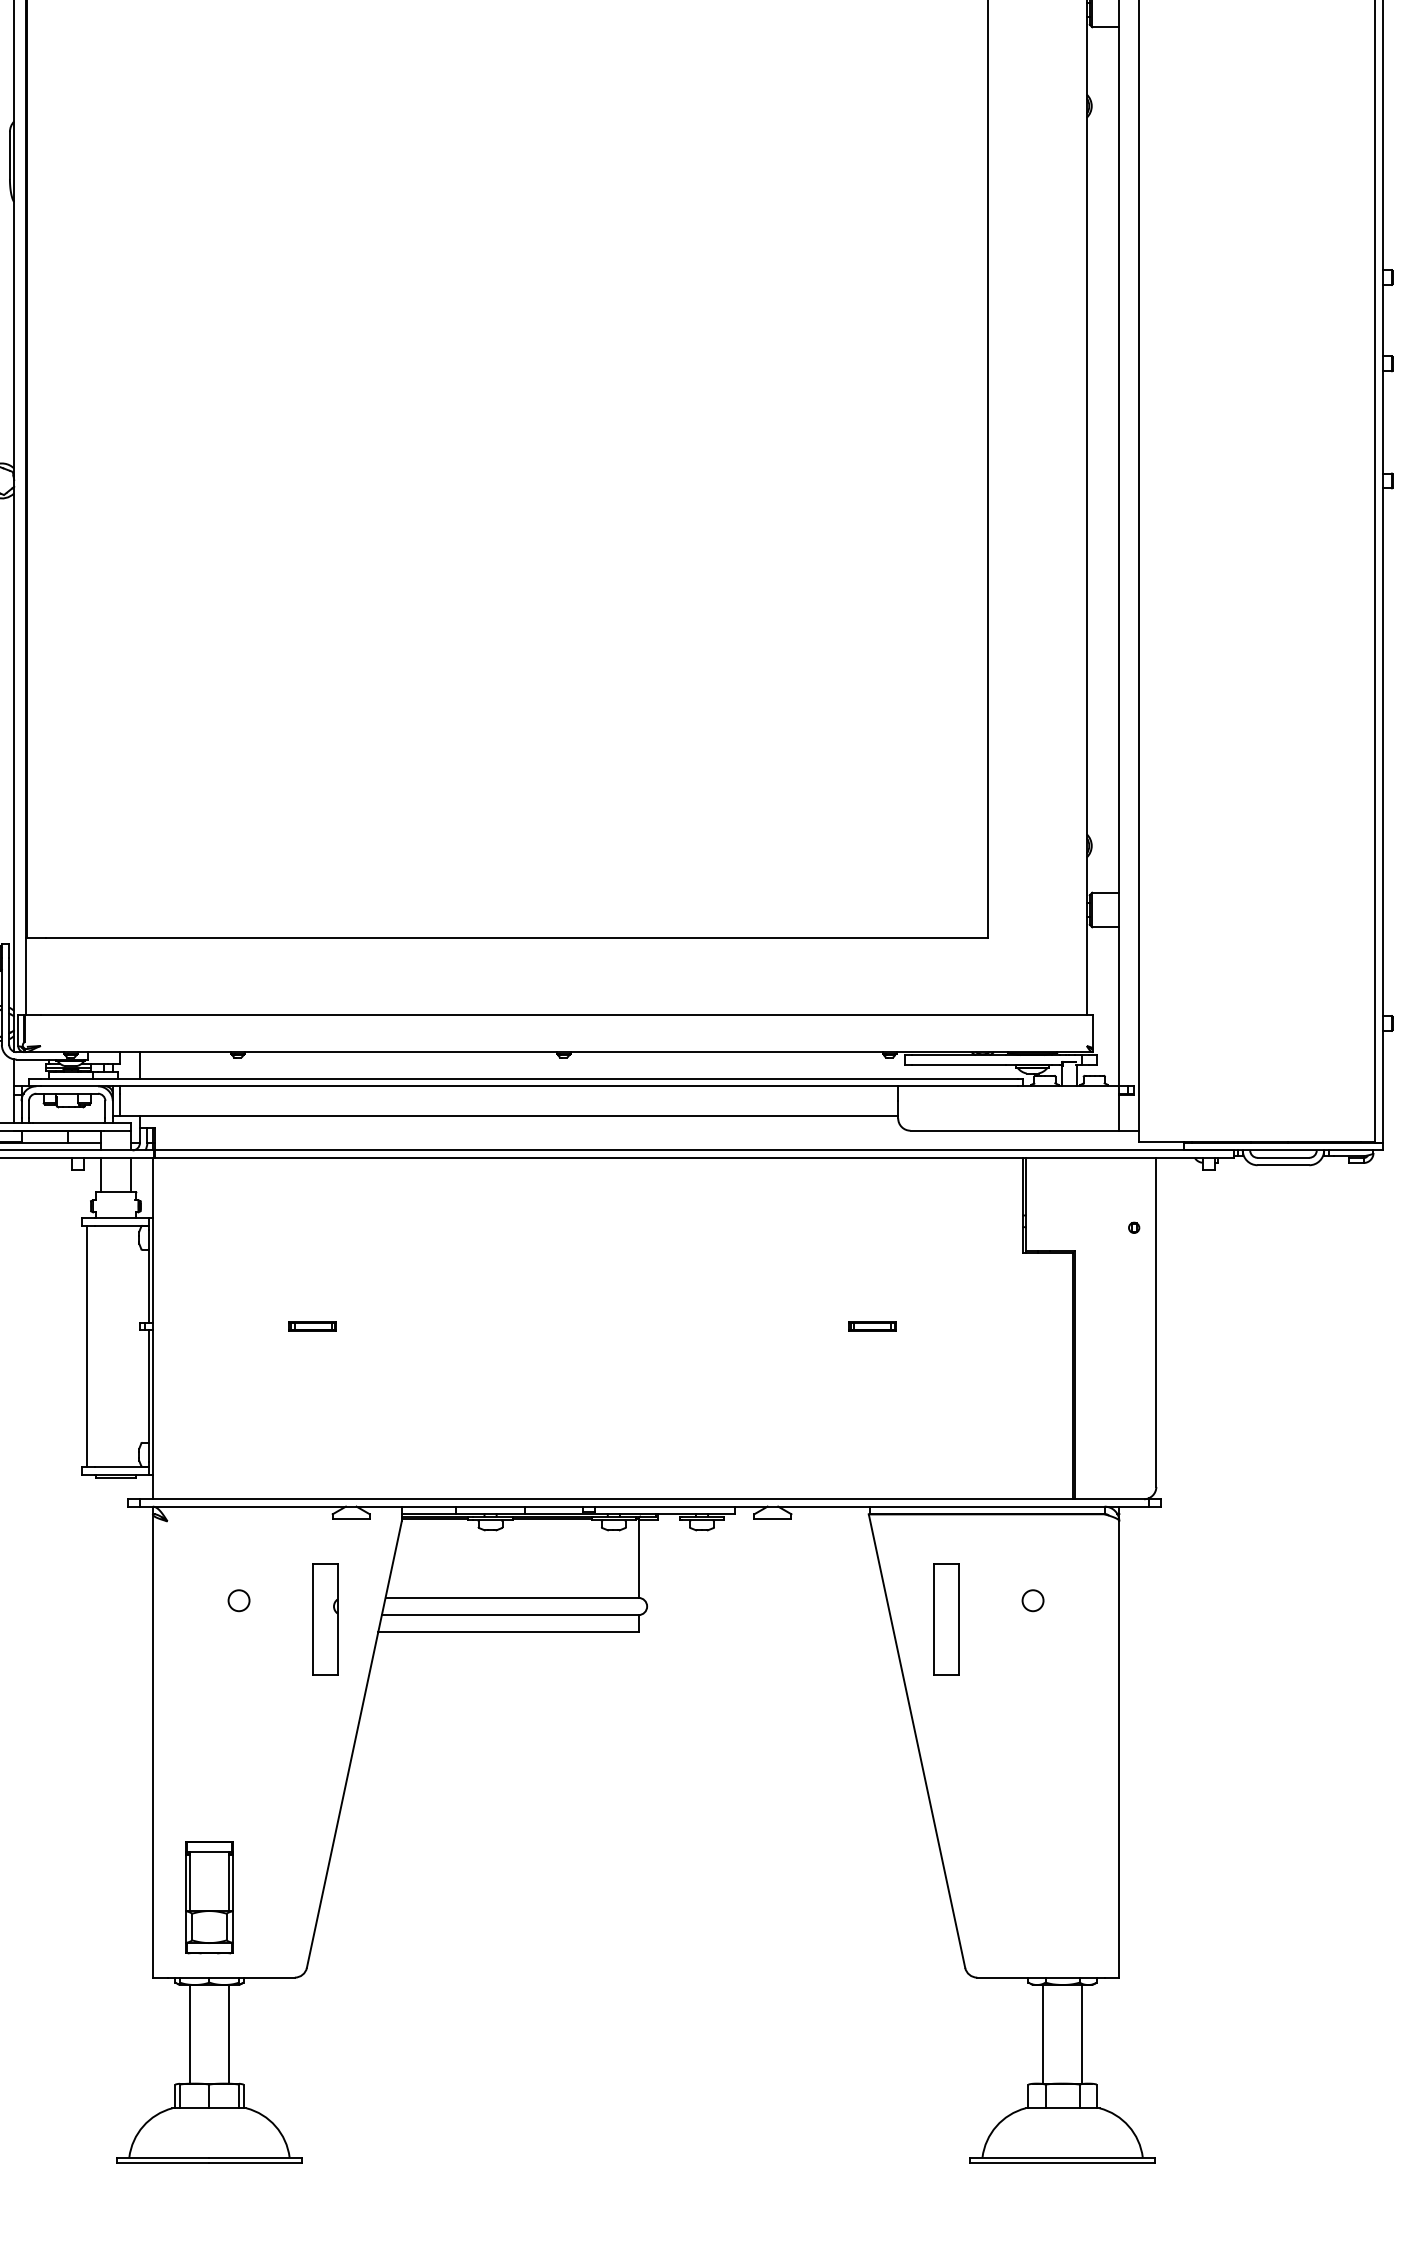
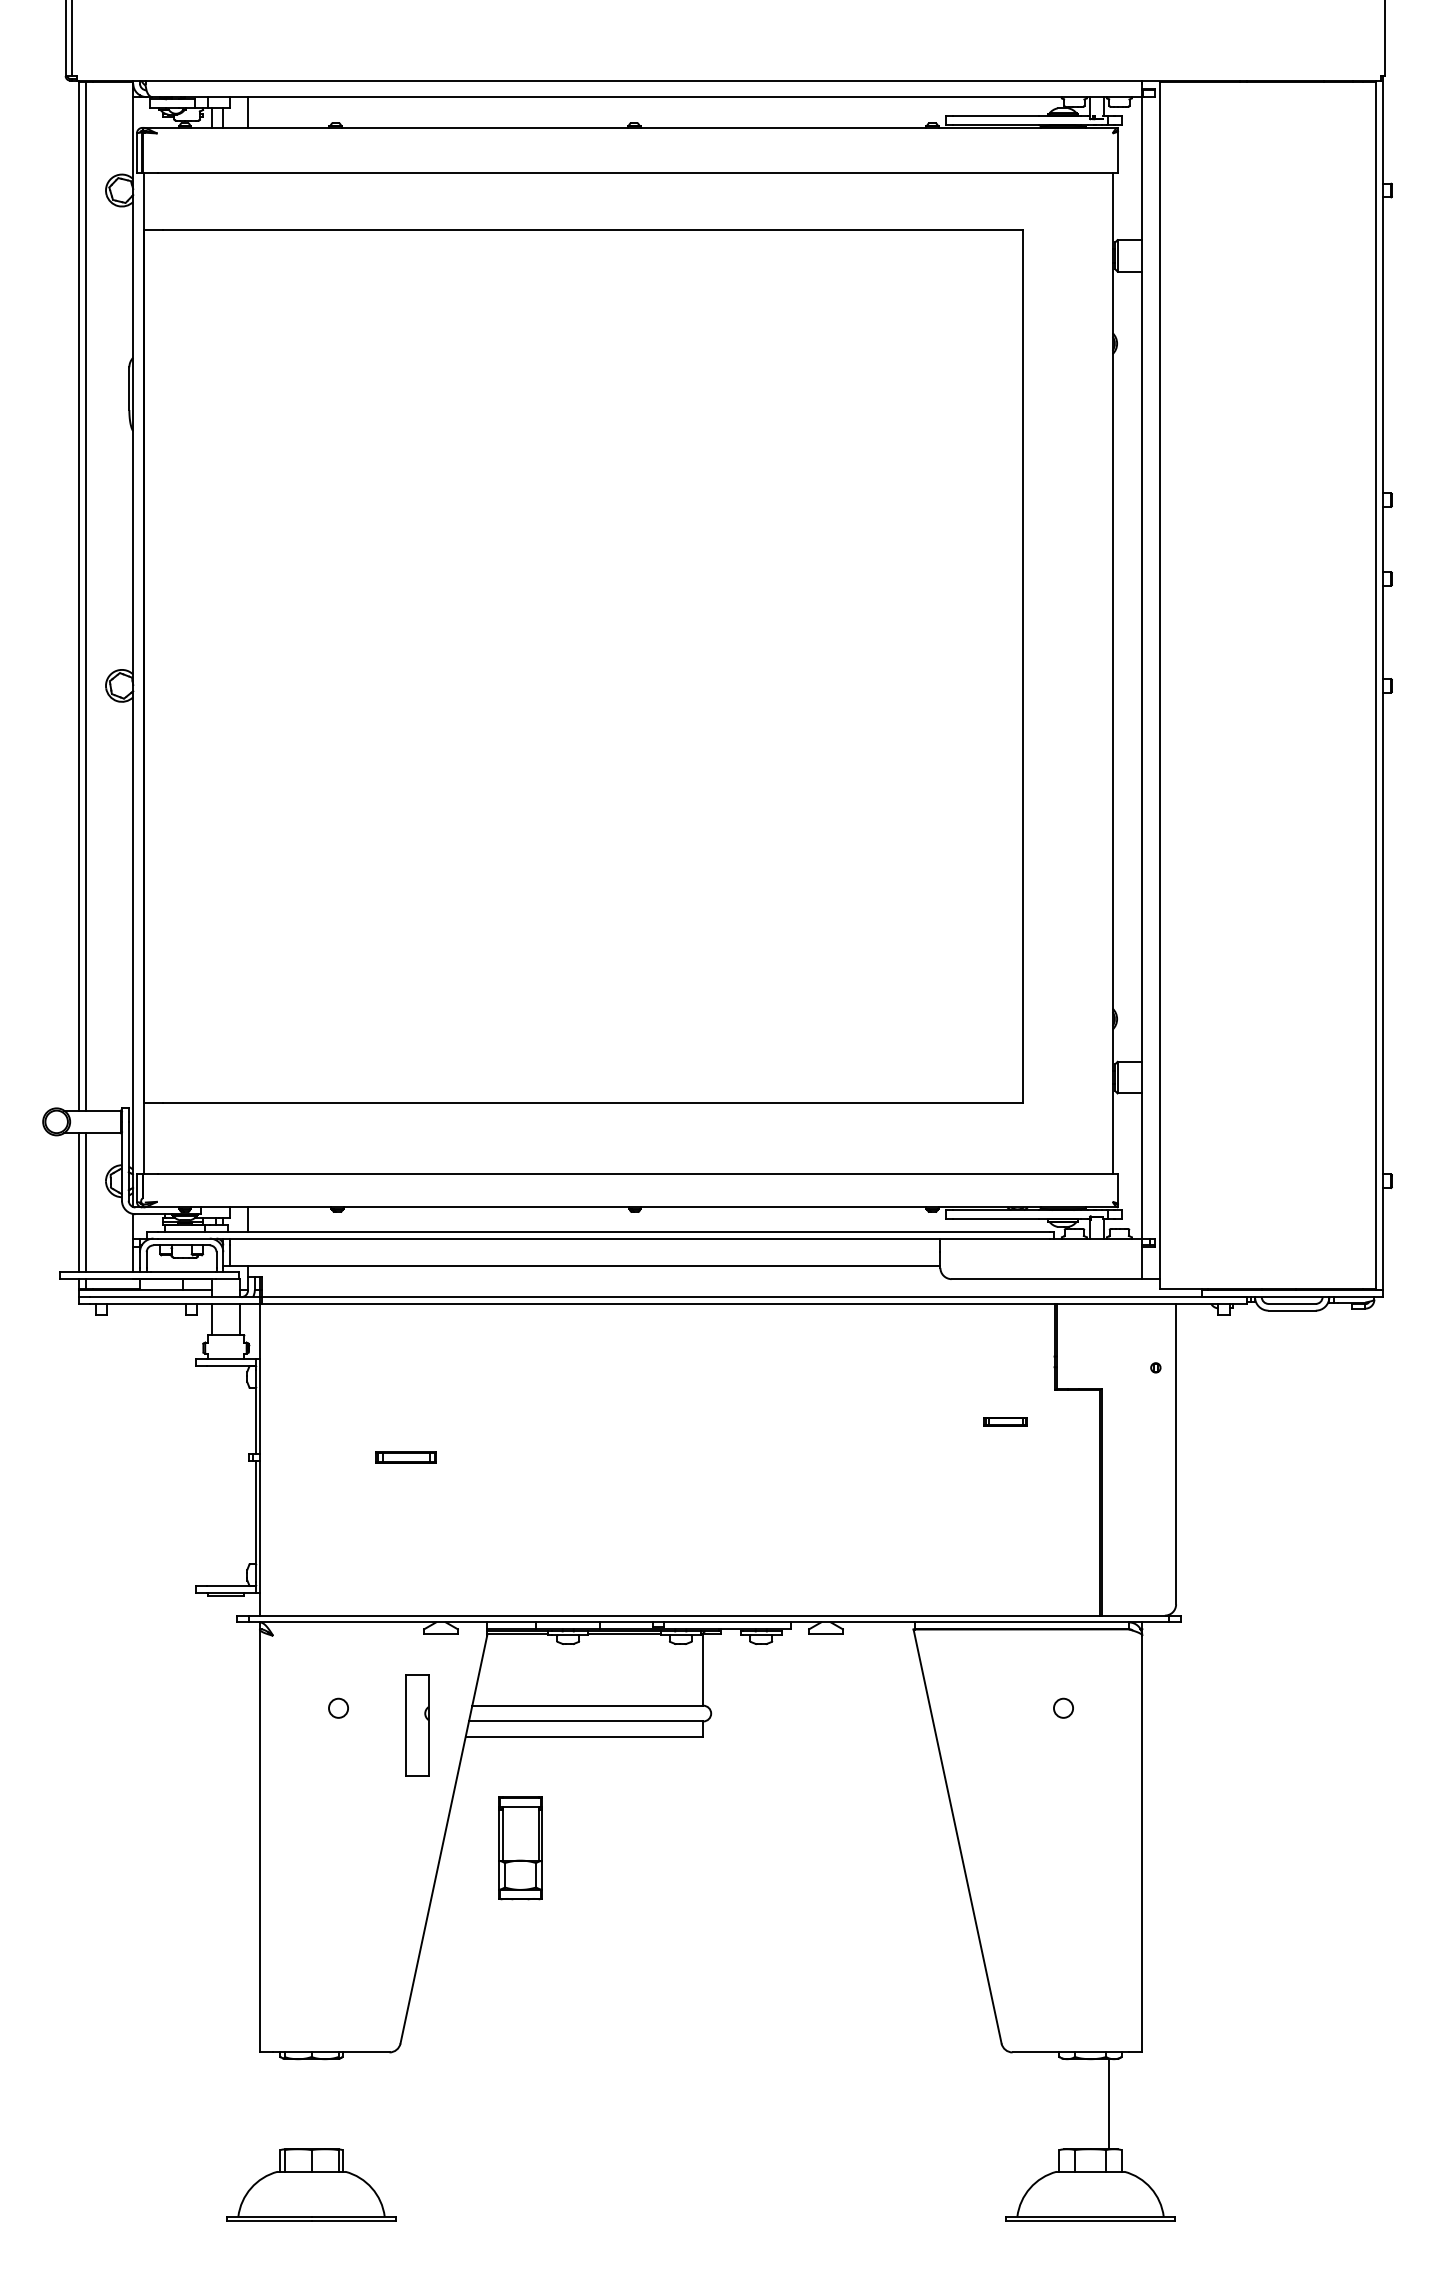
part: (312, 1326) -> (405, 1457), size x1.4
part: (872, 1326) -> (1005, 1421), moved
line: (87, 1345) -> (200, 1475), removed
part: (946, 1619) -> (984, 1725), removed
part: (209, 1897) -> (520, 1848), moved
line: (189, 2034) -> (293, 2104), removed
line: (229, 2034) -> (329, 2104), removed
line: (1042, 2034) -> (1072, 2104), removed

